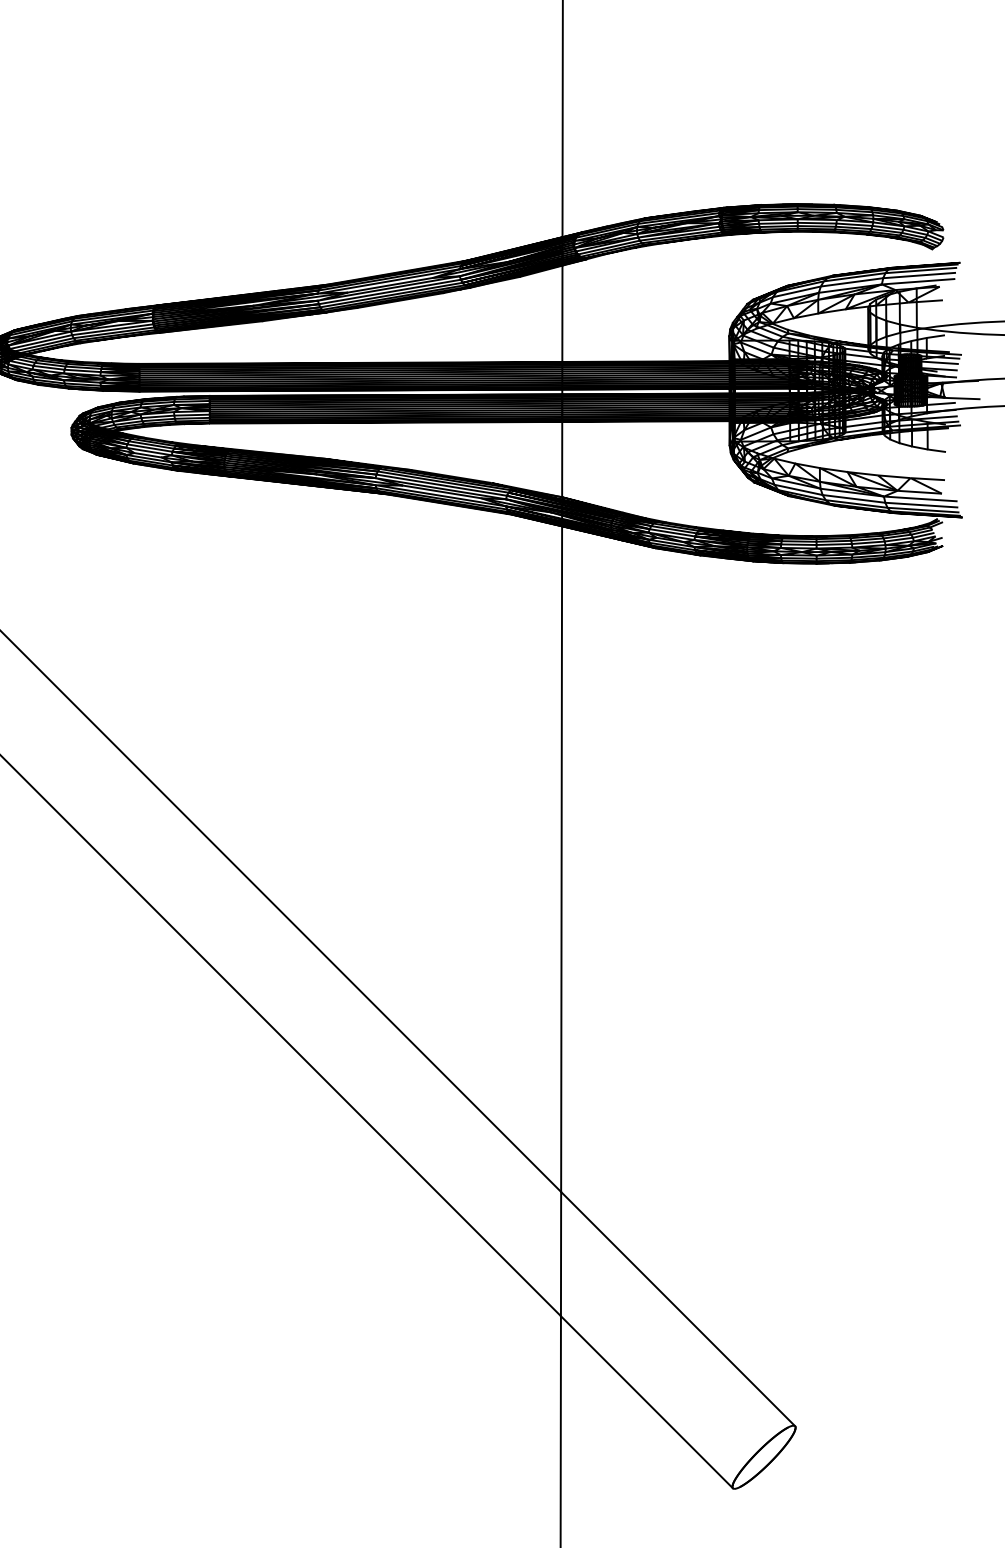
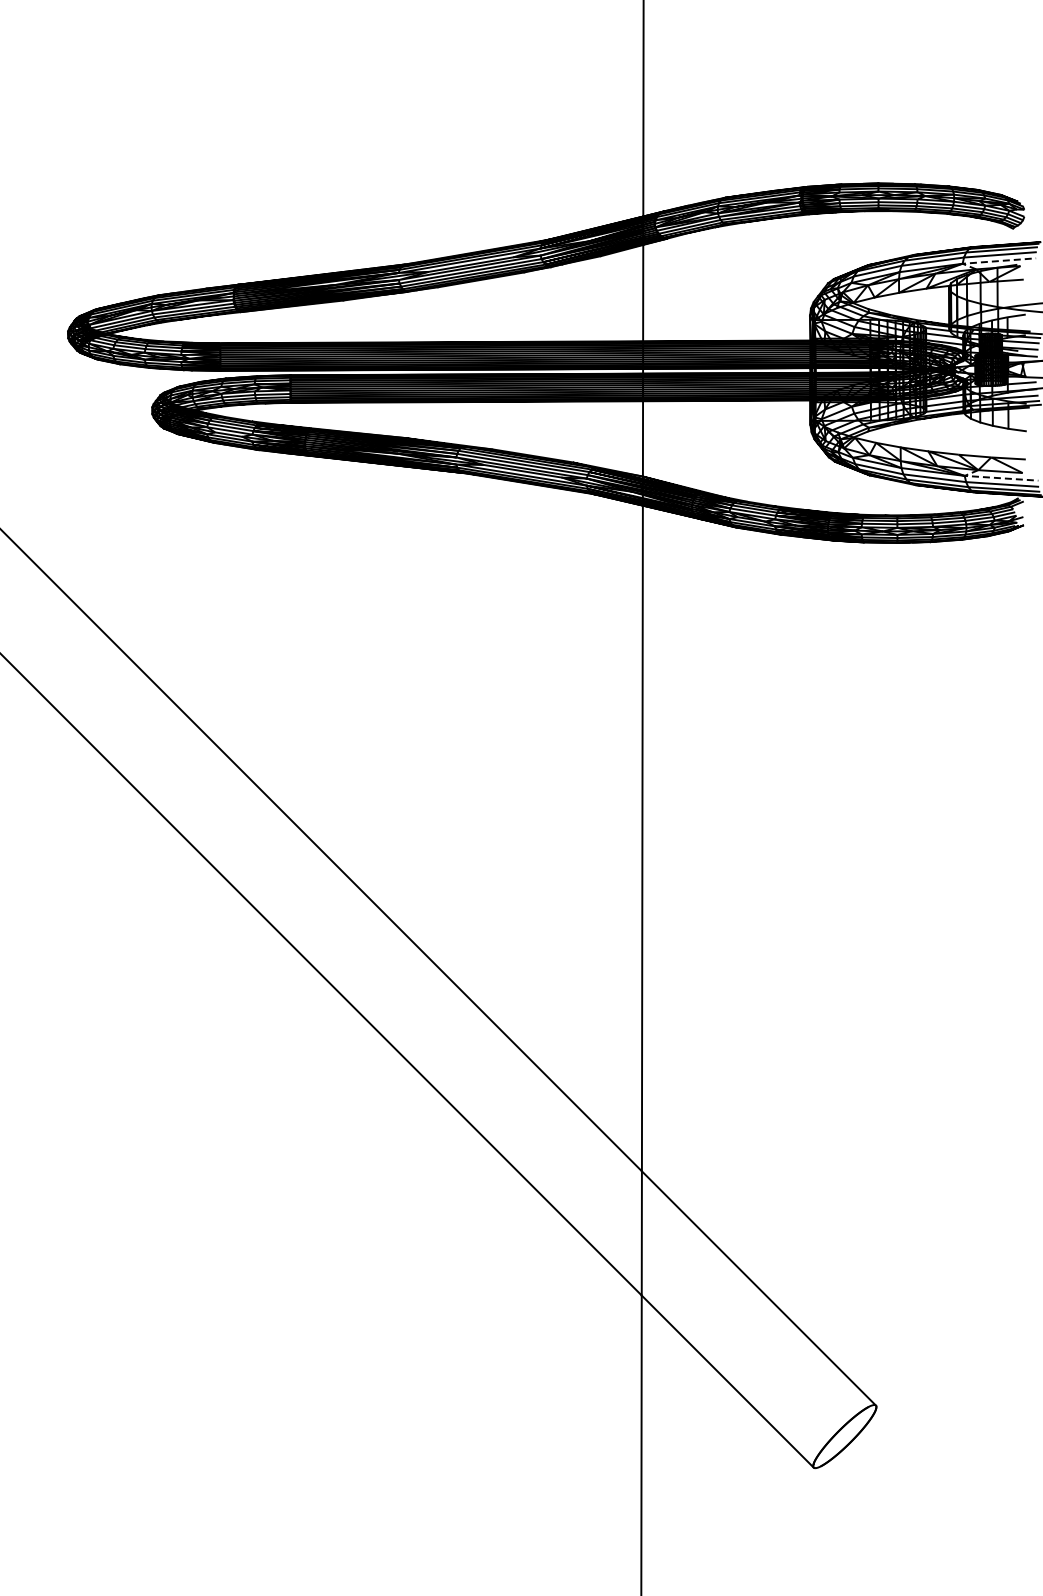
line: (910, 282) -> (991, 261), solid -> dashed
line: (912, 498) -> (993, 477), solid -> dashed

